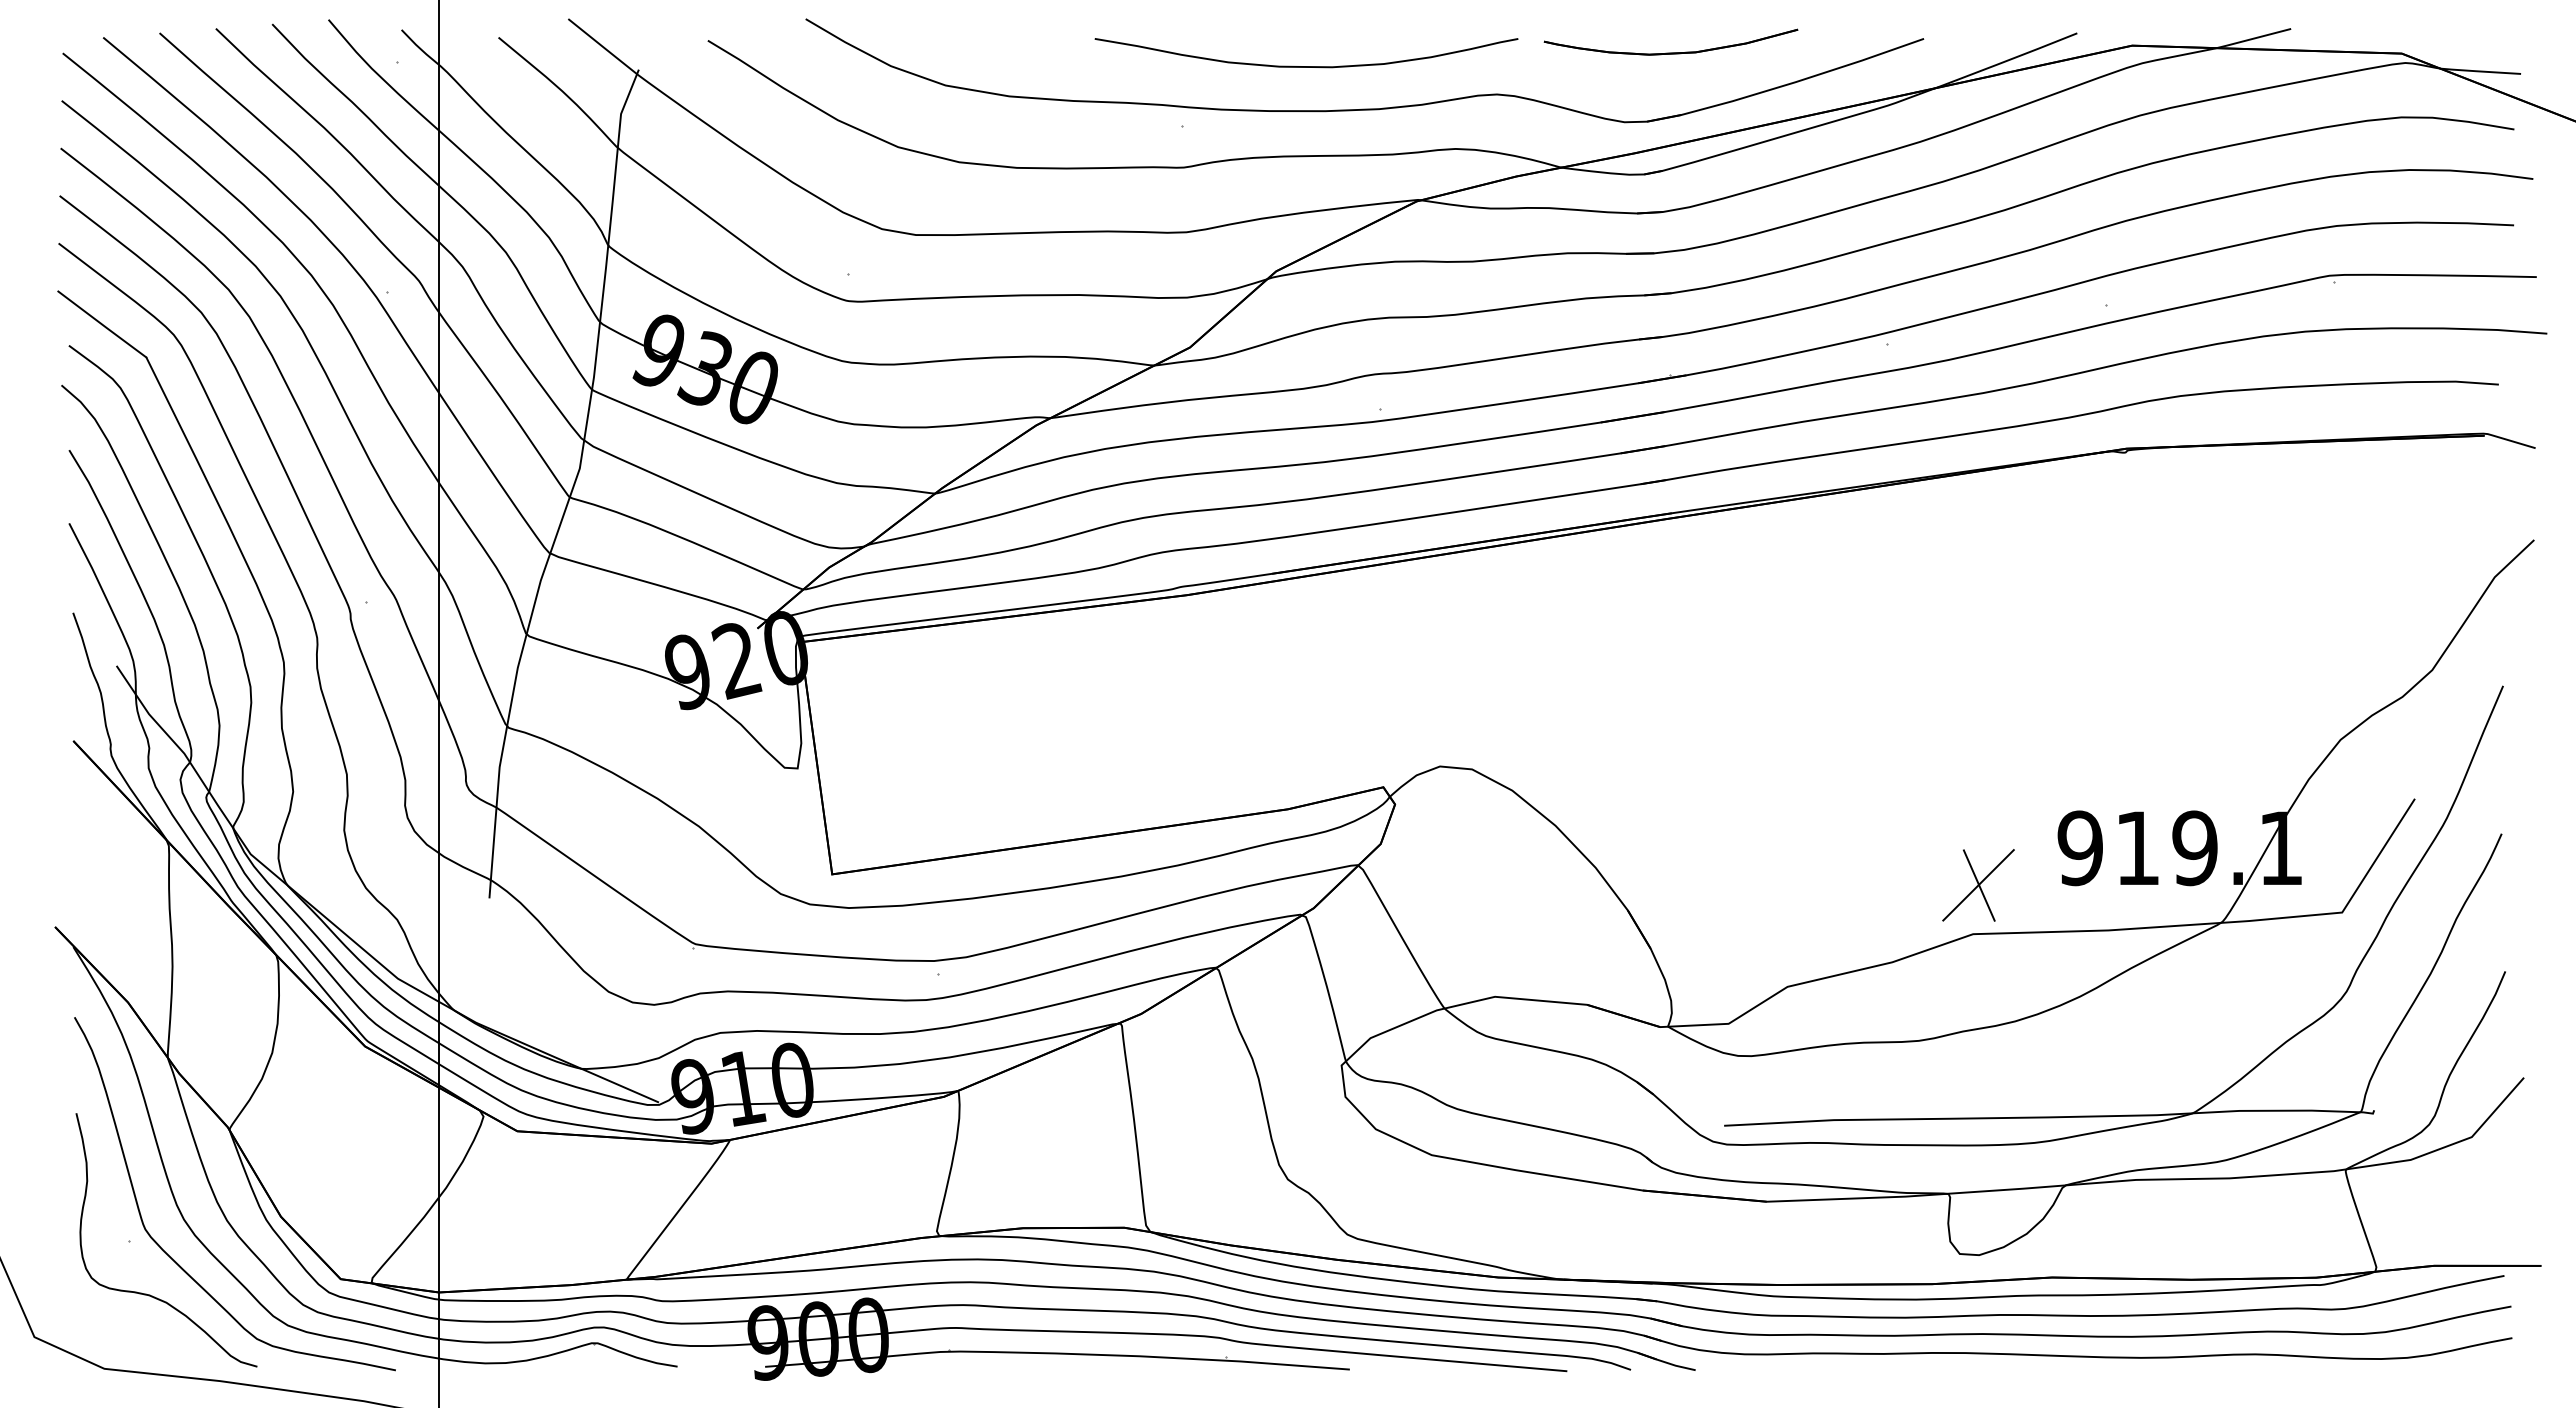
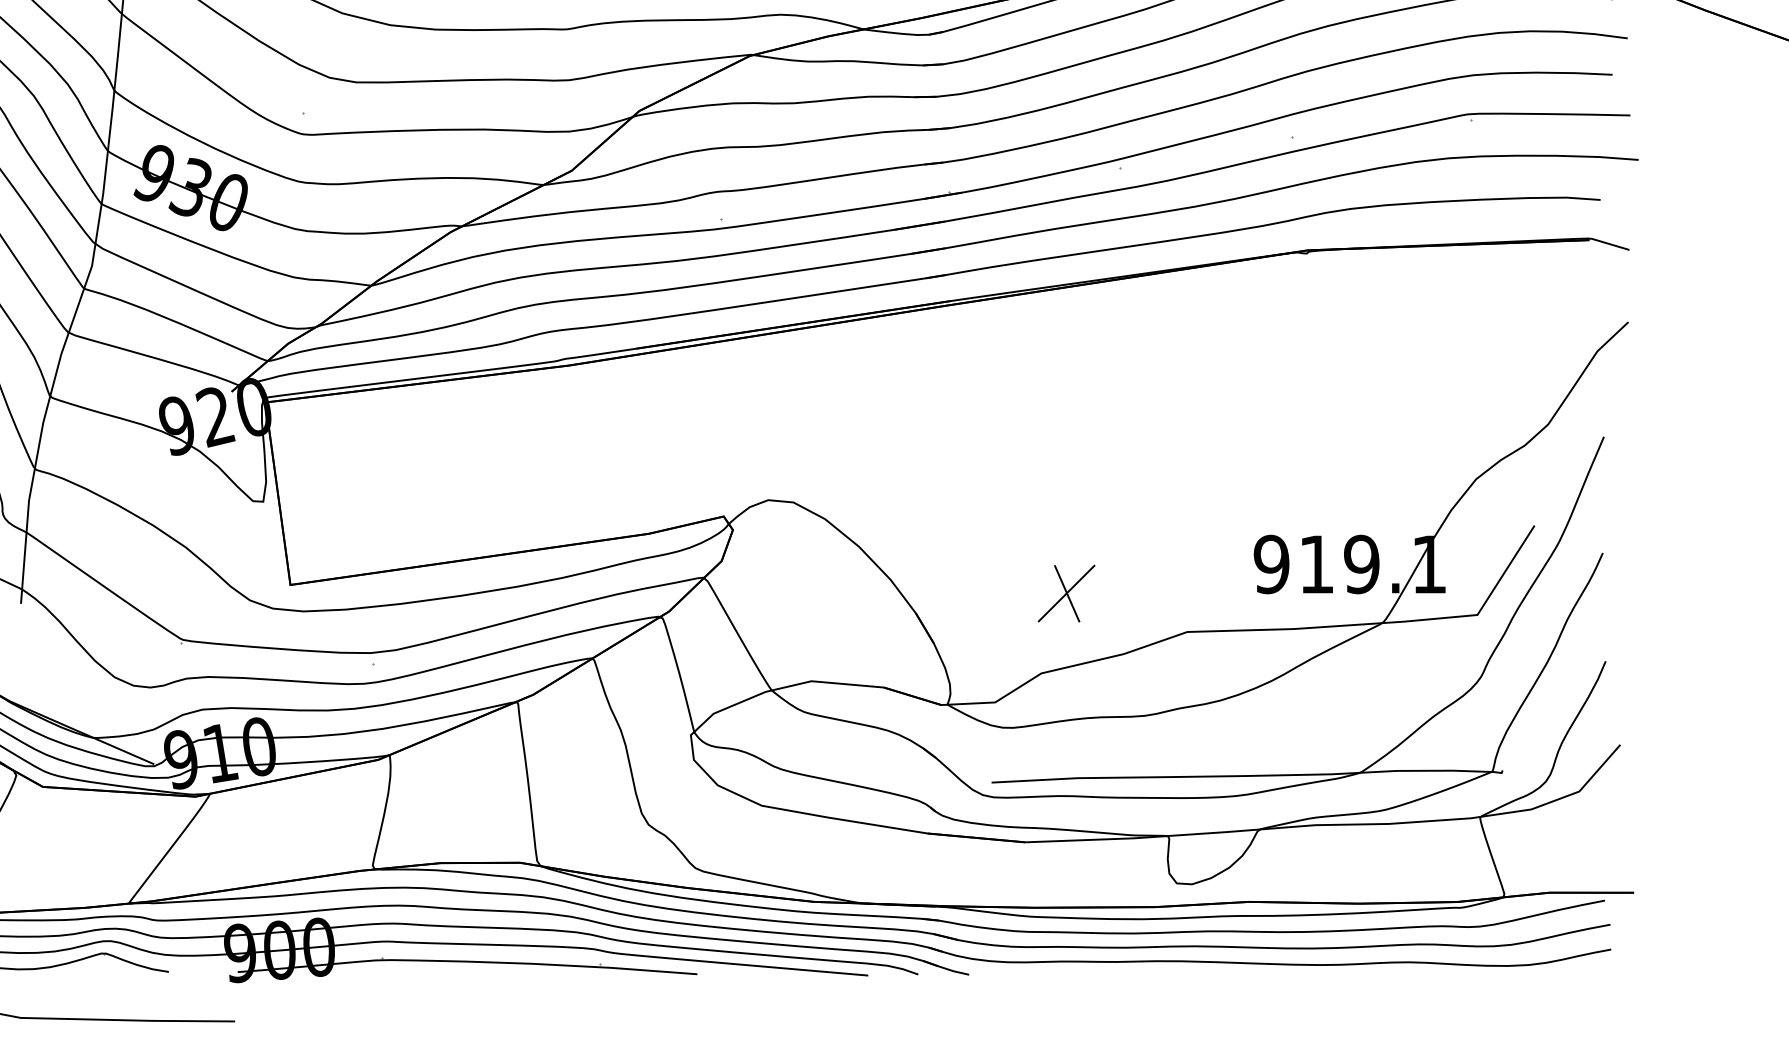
part: (1978, 885) -> (1066, 593), moved

